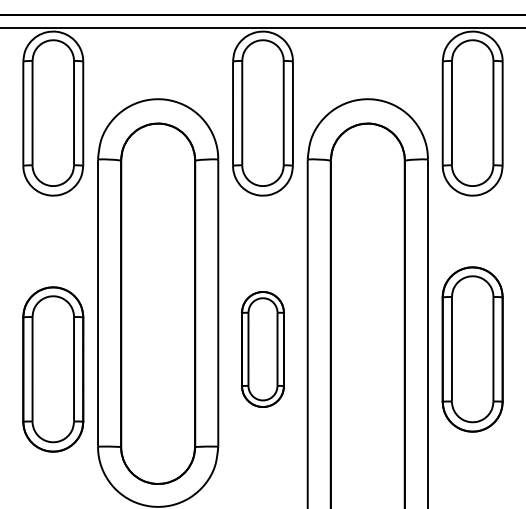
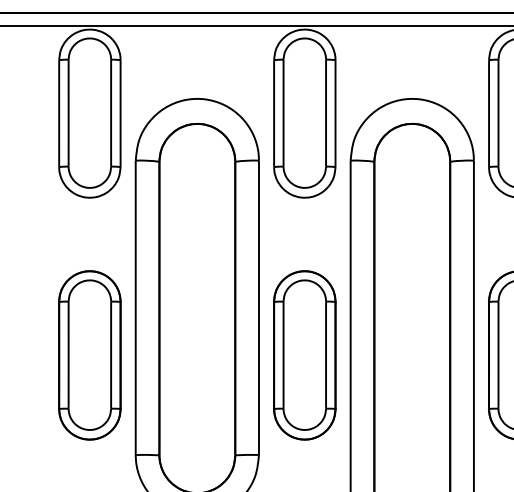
part: (262, 349) -> (304, 355), size x1.43
part: (53, 369) -> (90, 355), moved

